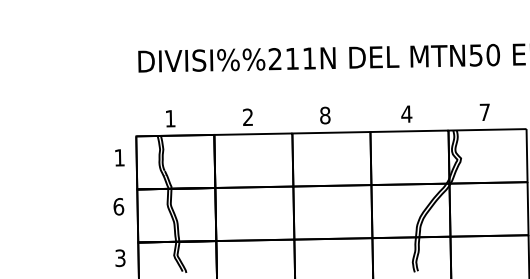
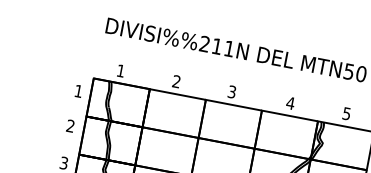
text: (484, 112) -> (346, 113), 7 -> 5
text: (325, 115) -> (232, 92), 8 -> 3
text: (118, 206) -> (70, 125), 6 -> 2

